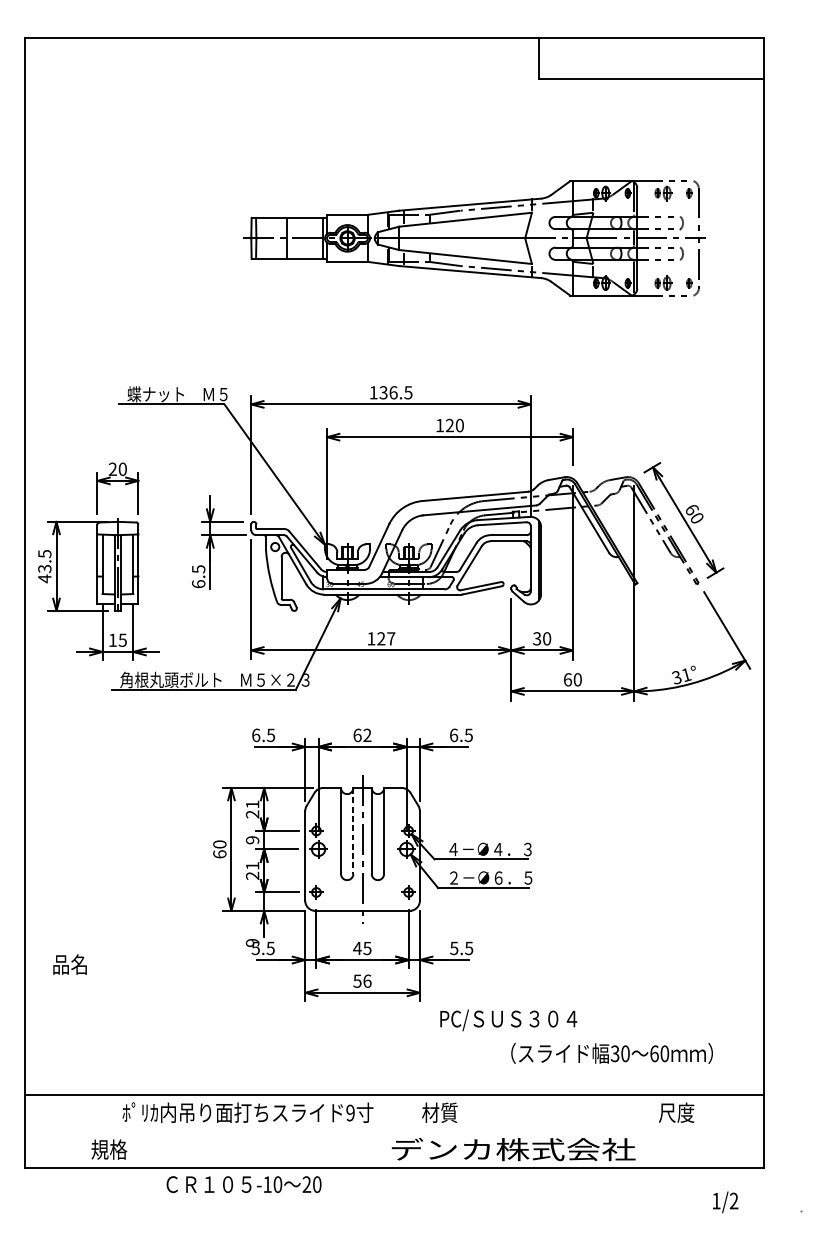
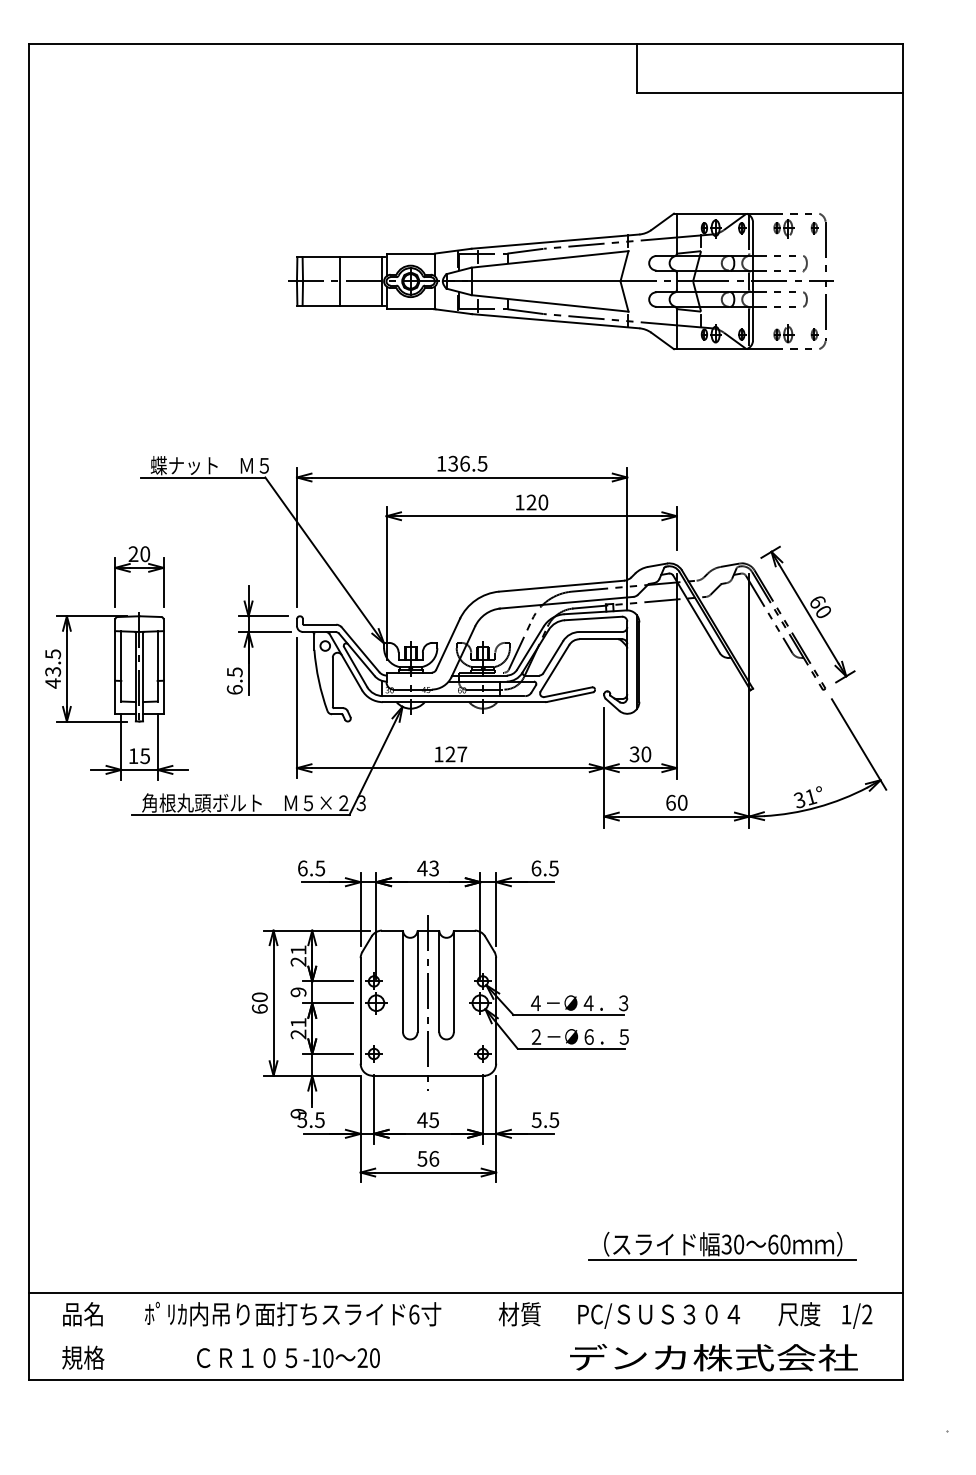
text: (362, 735) -> (428, 868), 62 -> 43
line: (353, 831) -> (417, 981), dashed -> solid
text: (69, 964) -> (82, 1314), moved
text: (508, 1019) -> (658, 1315), moved
line: (611, 1067) -> (722, 1260), added
text: (350, 1112) -> (414, 1314), 9 -> 6
text: (109, 1149) -> (83, 1357), moved
text: (513, 1149) -> (713, 1357), moved
text: (244, 1184) -> (288, 1358), moved
text: (725, 1201) -> (857, 1315), moved

